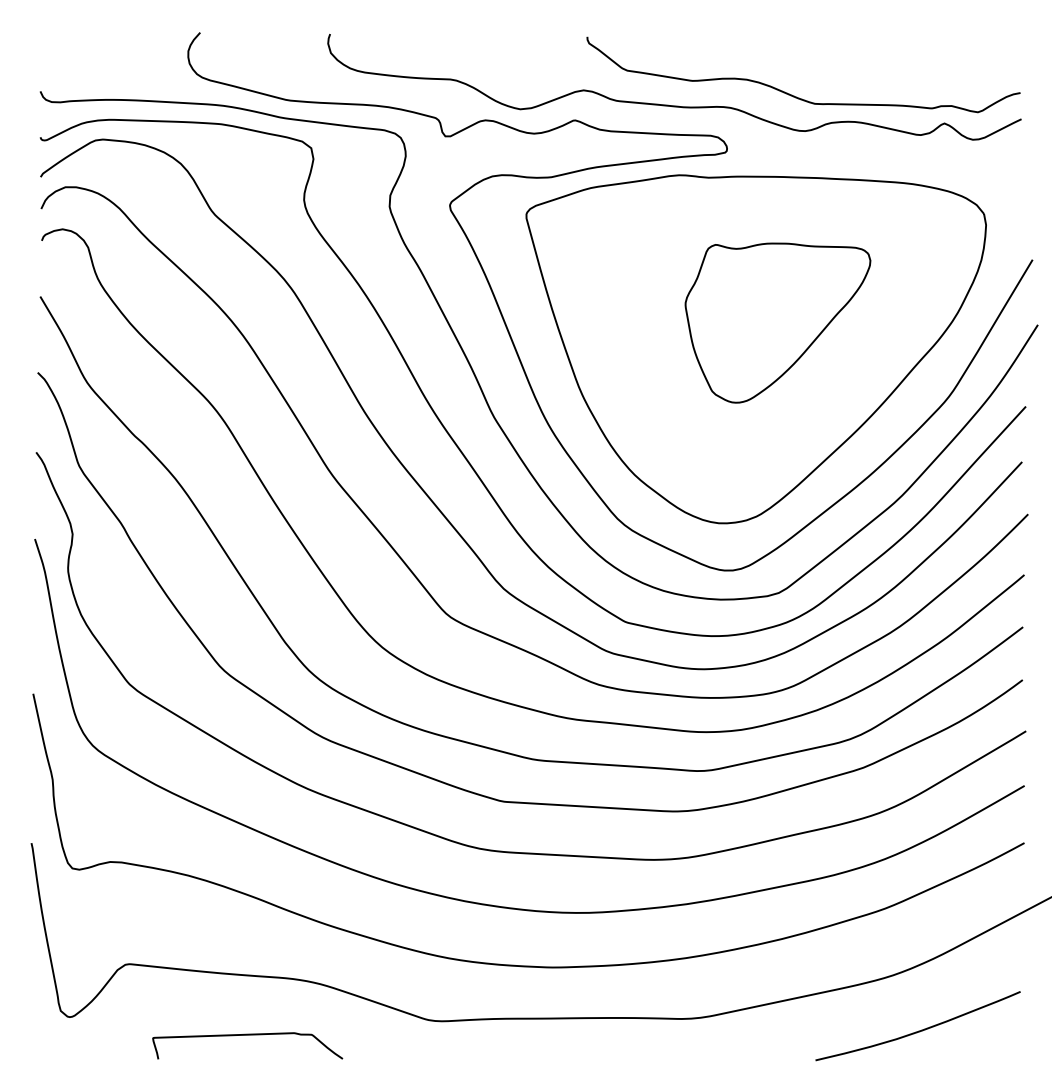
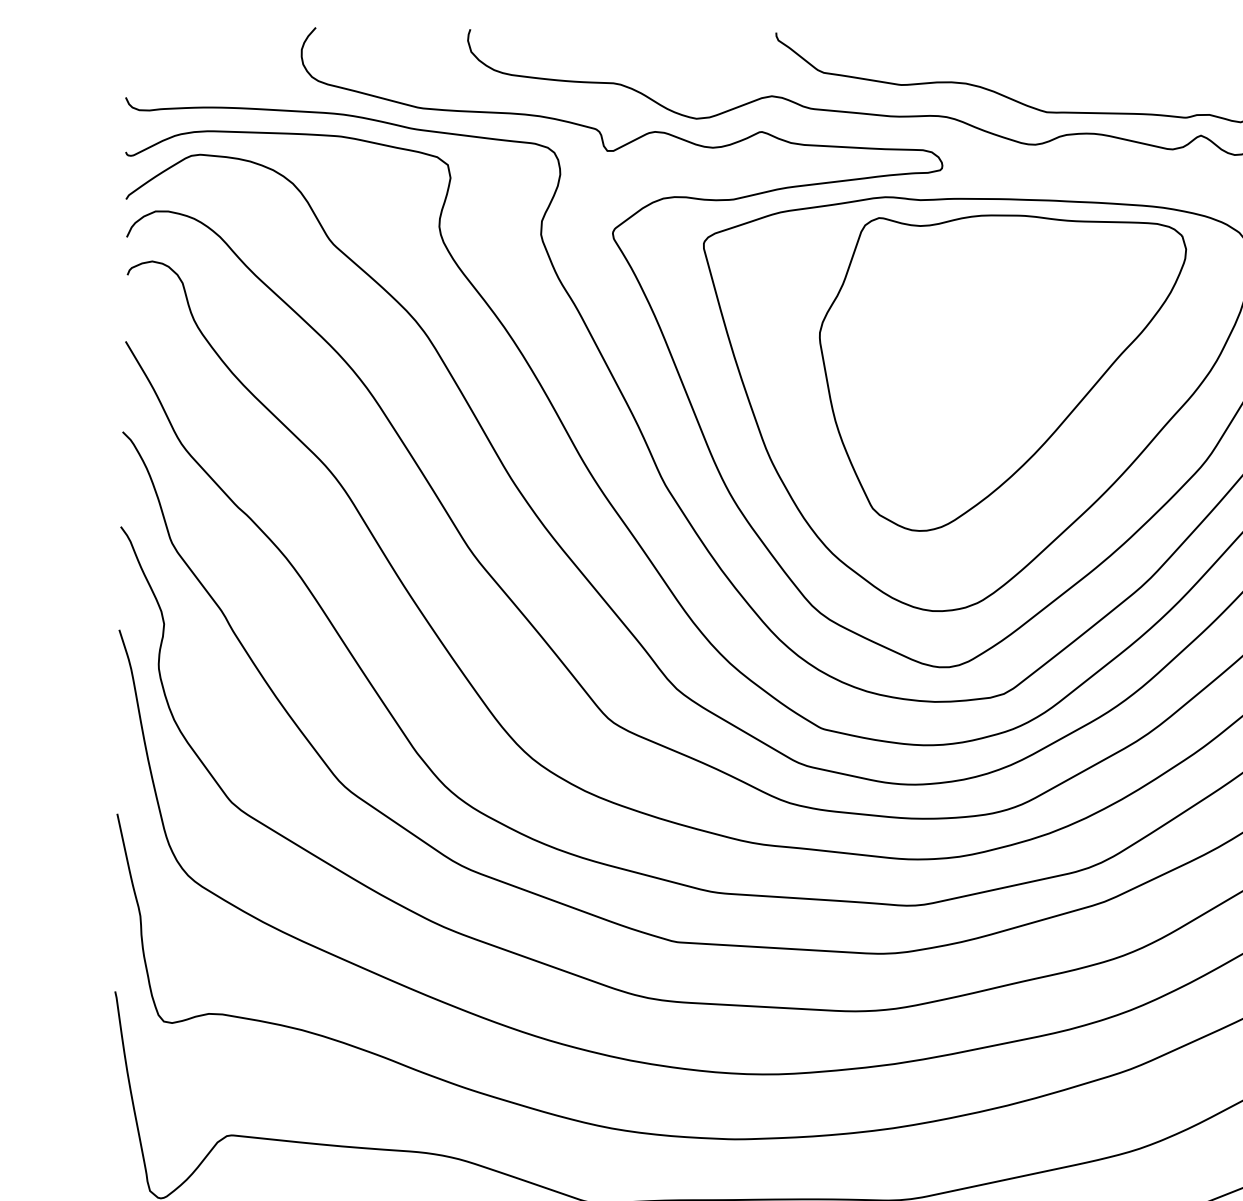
part: (777, 322) -> (1002, 372), size x1.67

